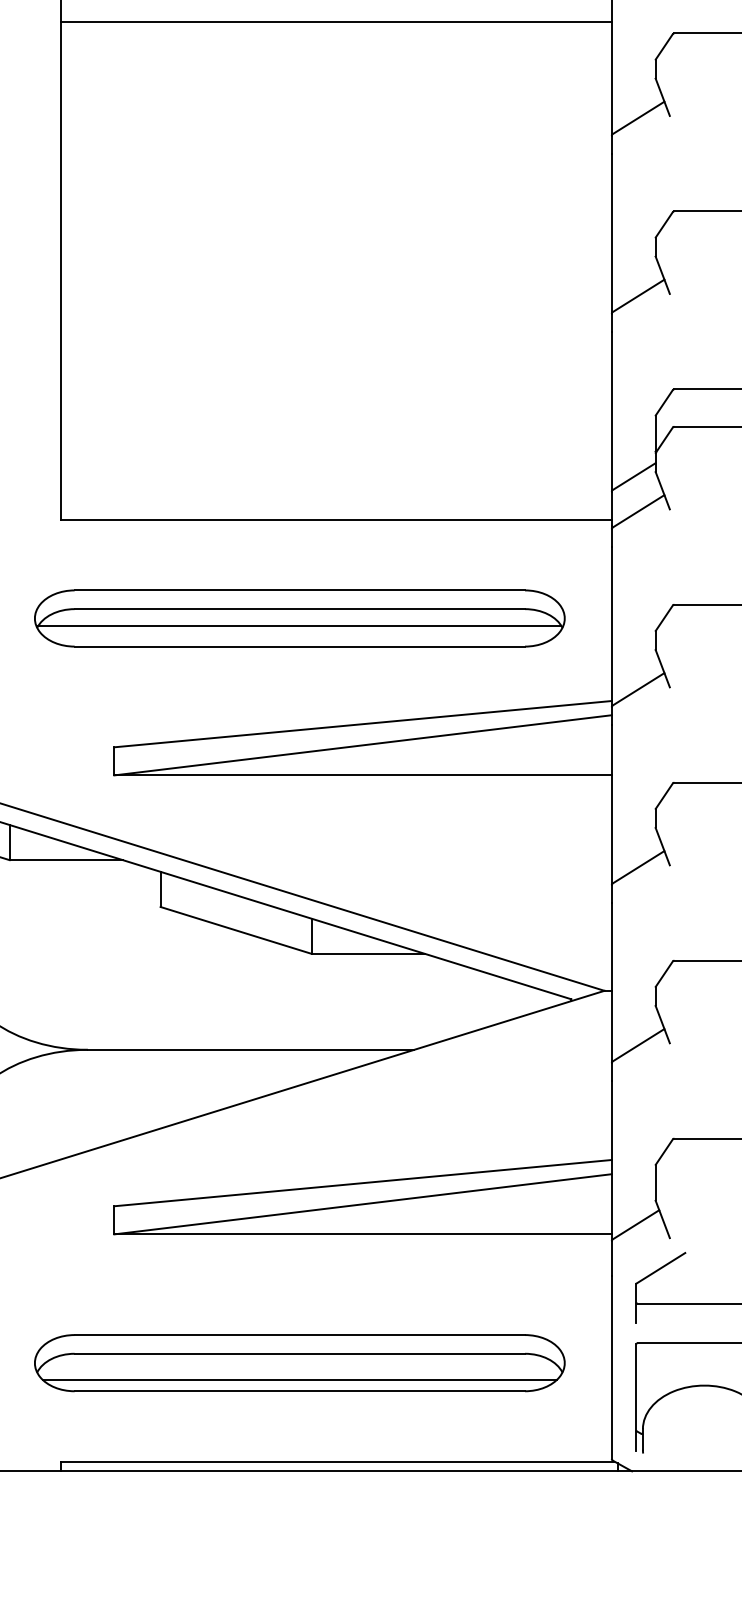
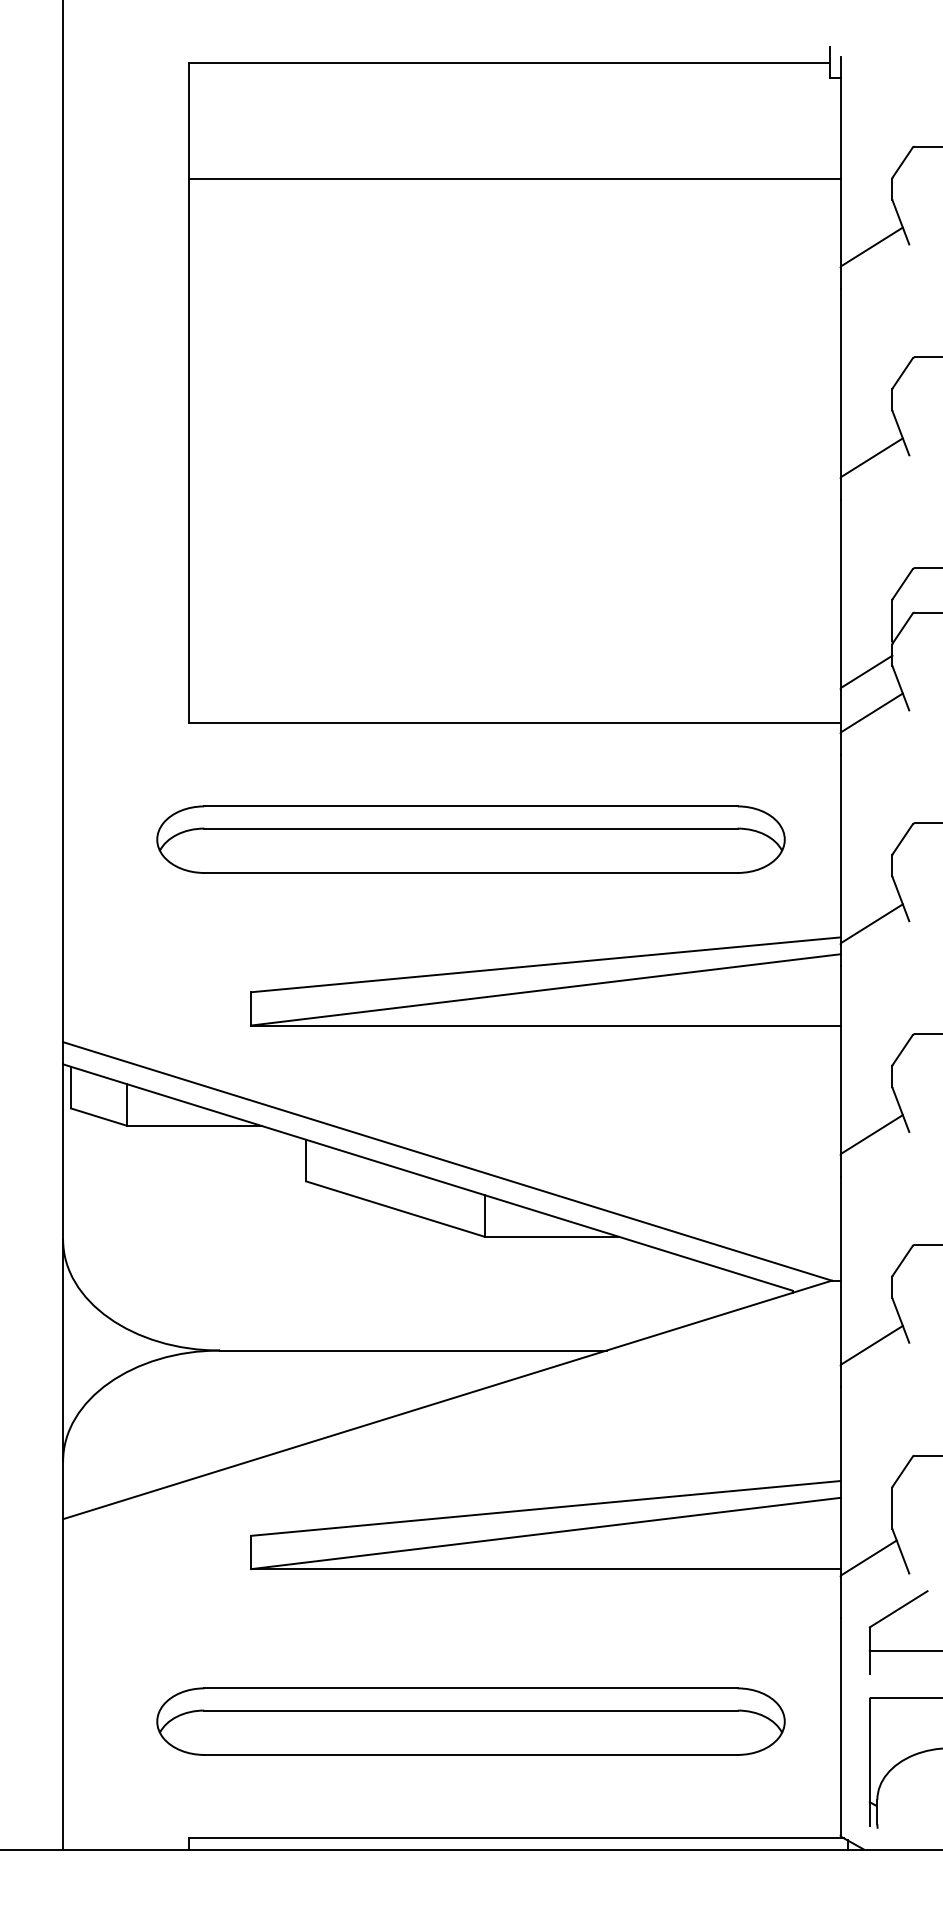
line: (336, 22) -> (514, 179), moved
line: (299, 625) -> (470, 848), removed
line: (299, 1379) -> (470, 1741), removed

